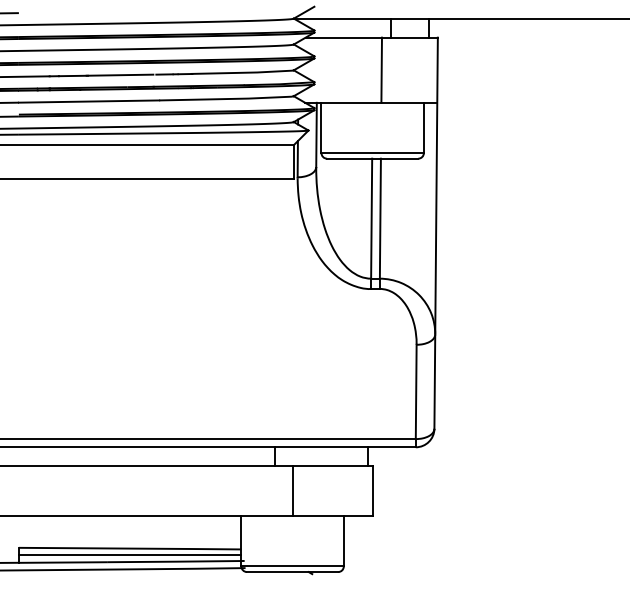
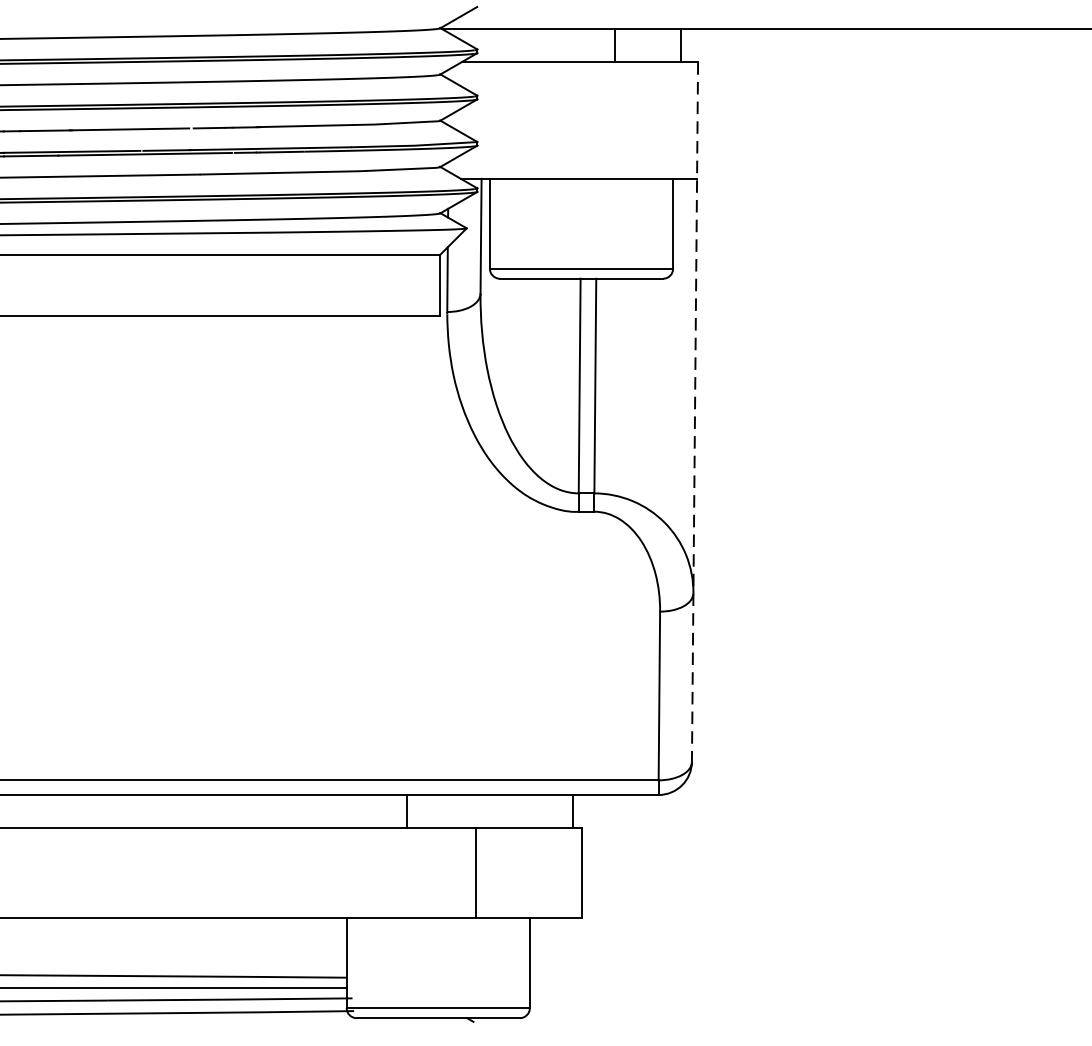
line: (381, 69) -> (597, 119), removed
line: (436, 233) -> (695, 412), solid -> dashed
line: (292, 490) -> (475, 872), moved

